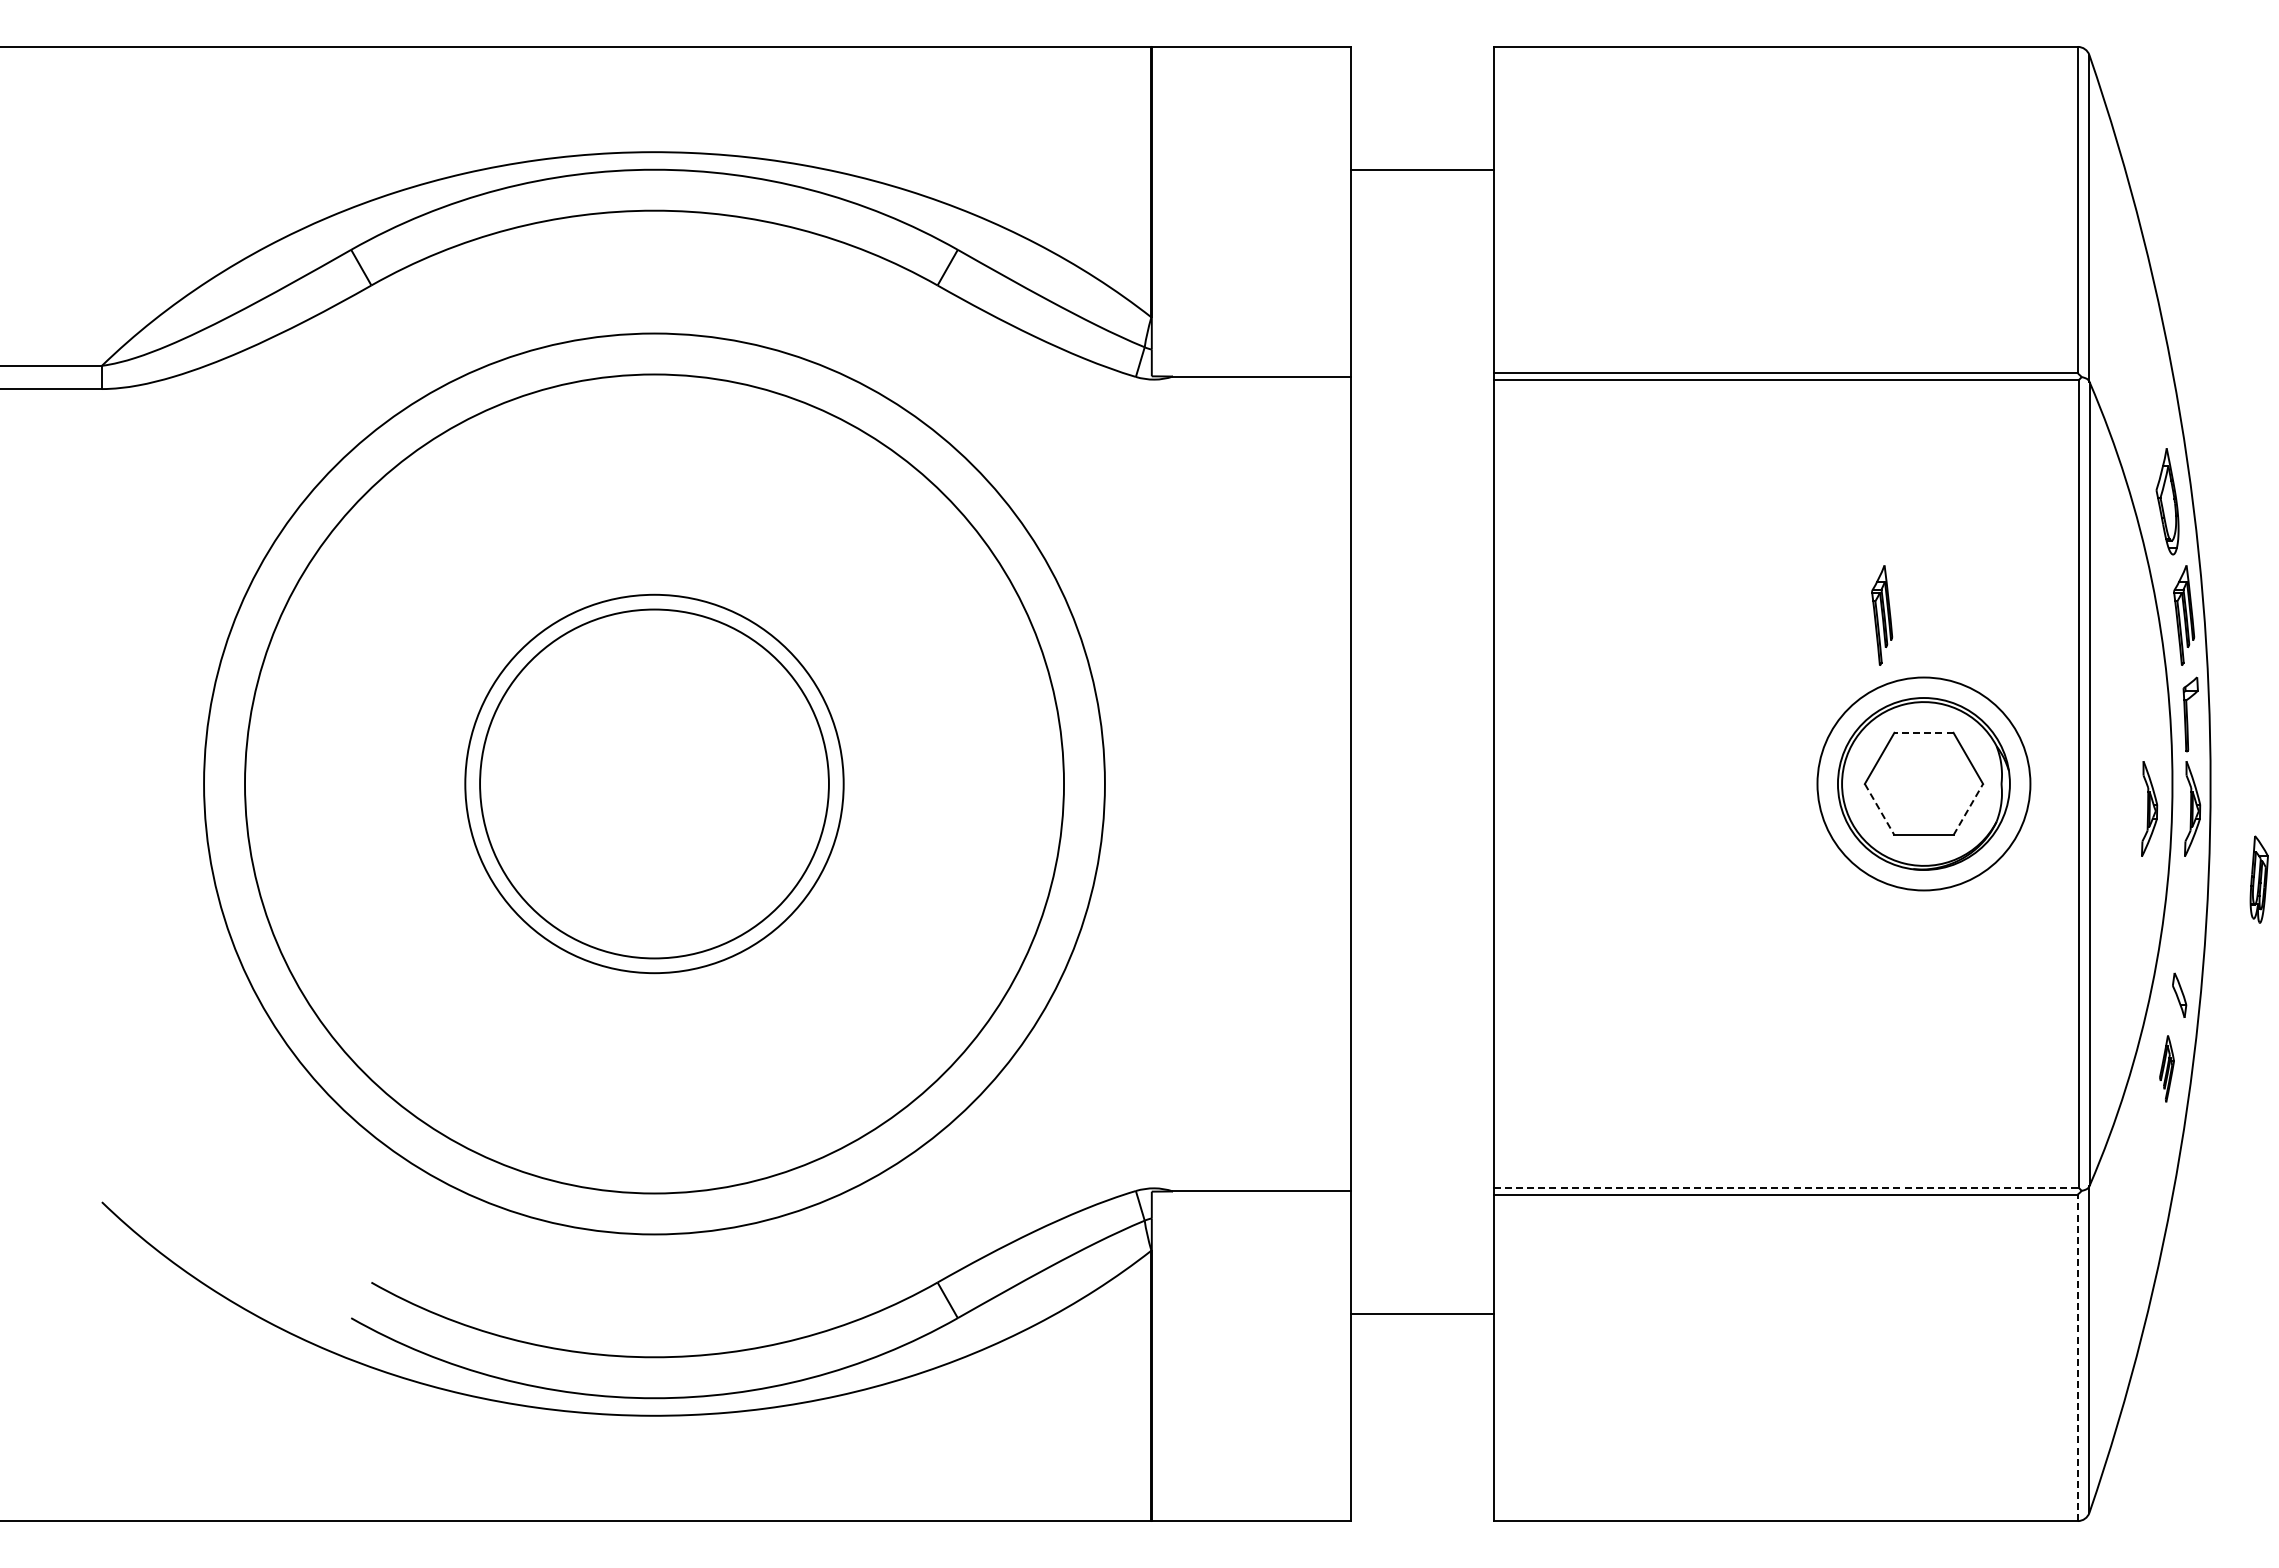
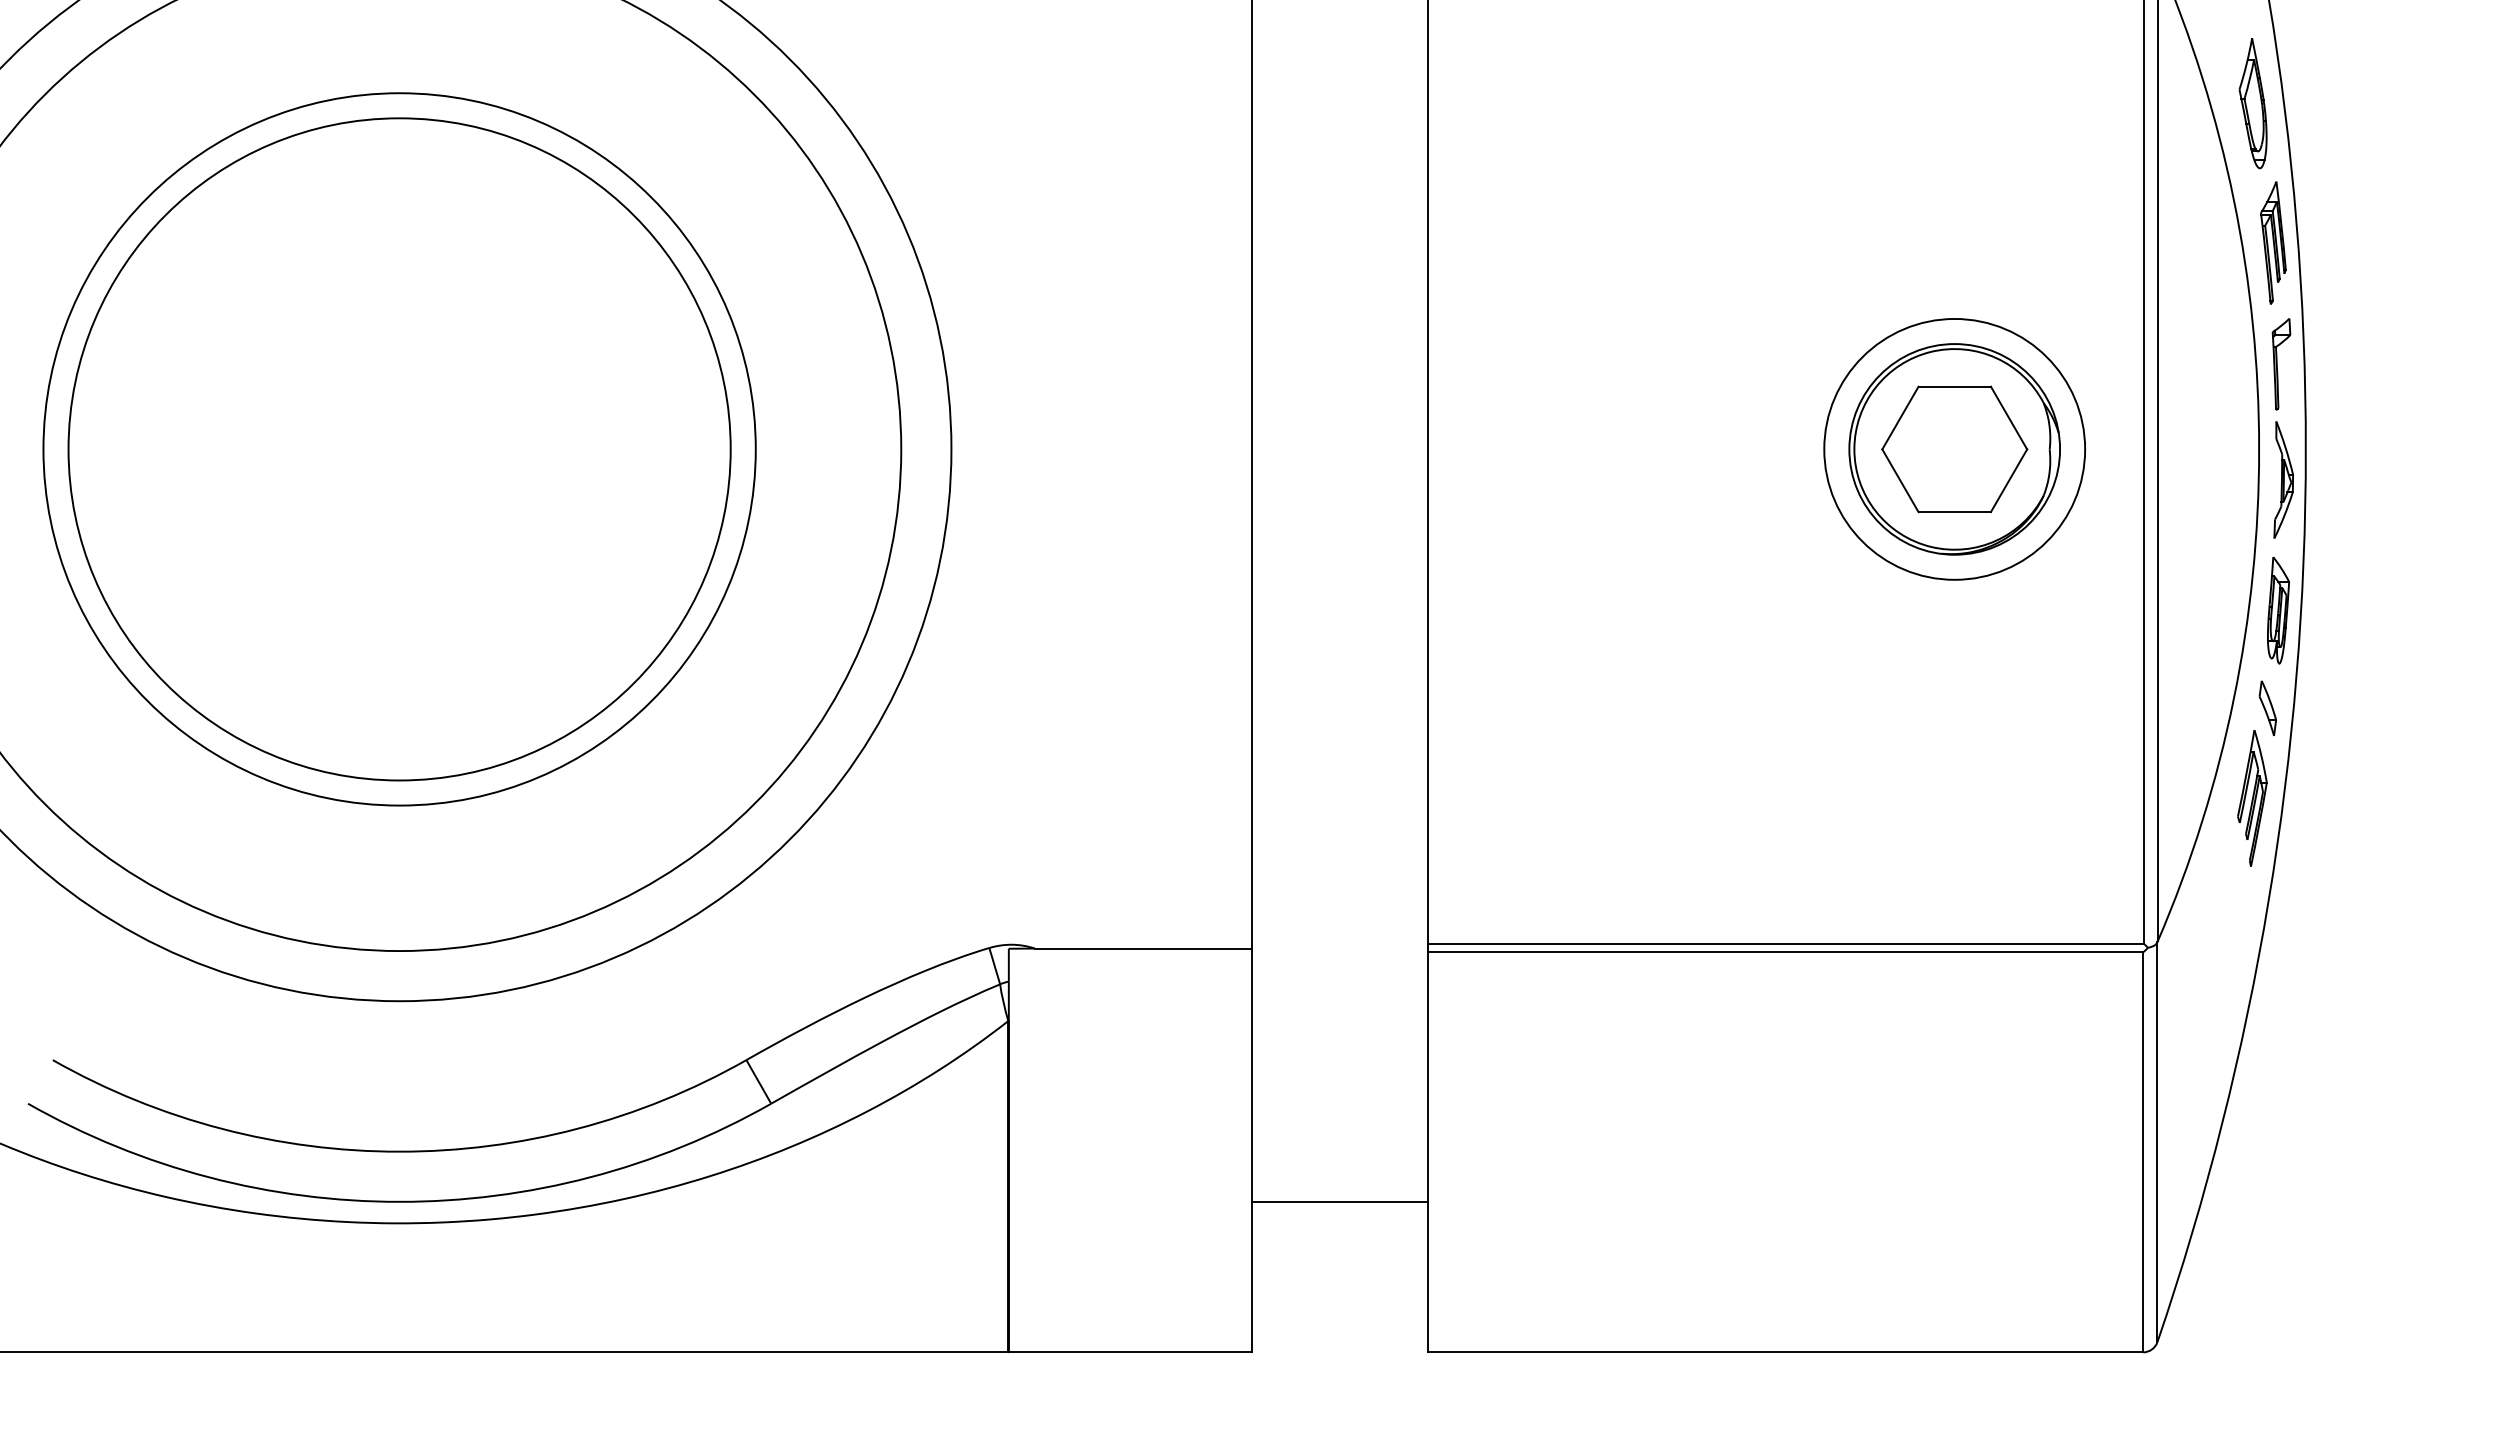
part: (1882, 615) -> (1903, 242), removed
line: (1923, 732) -> (1954, 386), dashed -> solid
circle: (654, 783) -> (399, 448), size x1.43
circle: (654, 783) -> (399, 448), size x1.67
part: (2149, 808) -> (2230, 479), removed
line: (1879, 809) -> (1900, 480), dashed -> solid
line: (1968, 809) -> (2009, 480), dashed -> solid
part: (2258, 879) -> (2277, 610), moved
part: (2166, 1068) -> (2251, 797), size x1.67
line: (1786, 1187) -> (1786, 943), dashed -> solid
line: (1421, 1314) -> (1339, 1202), moved
line: (2077, 1357) -> (2142, 1151), dashed -> solid

